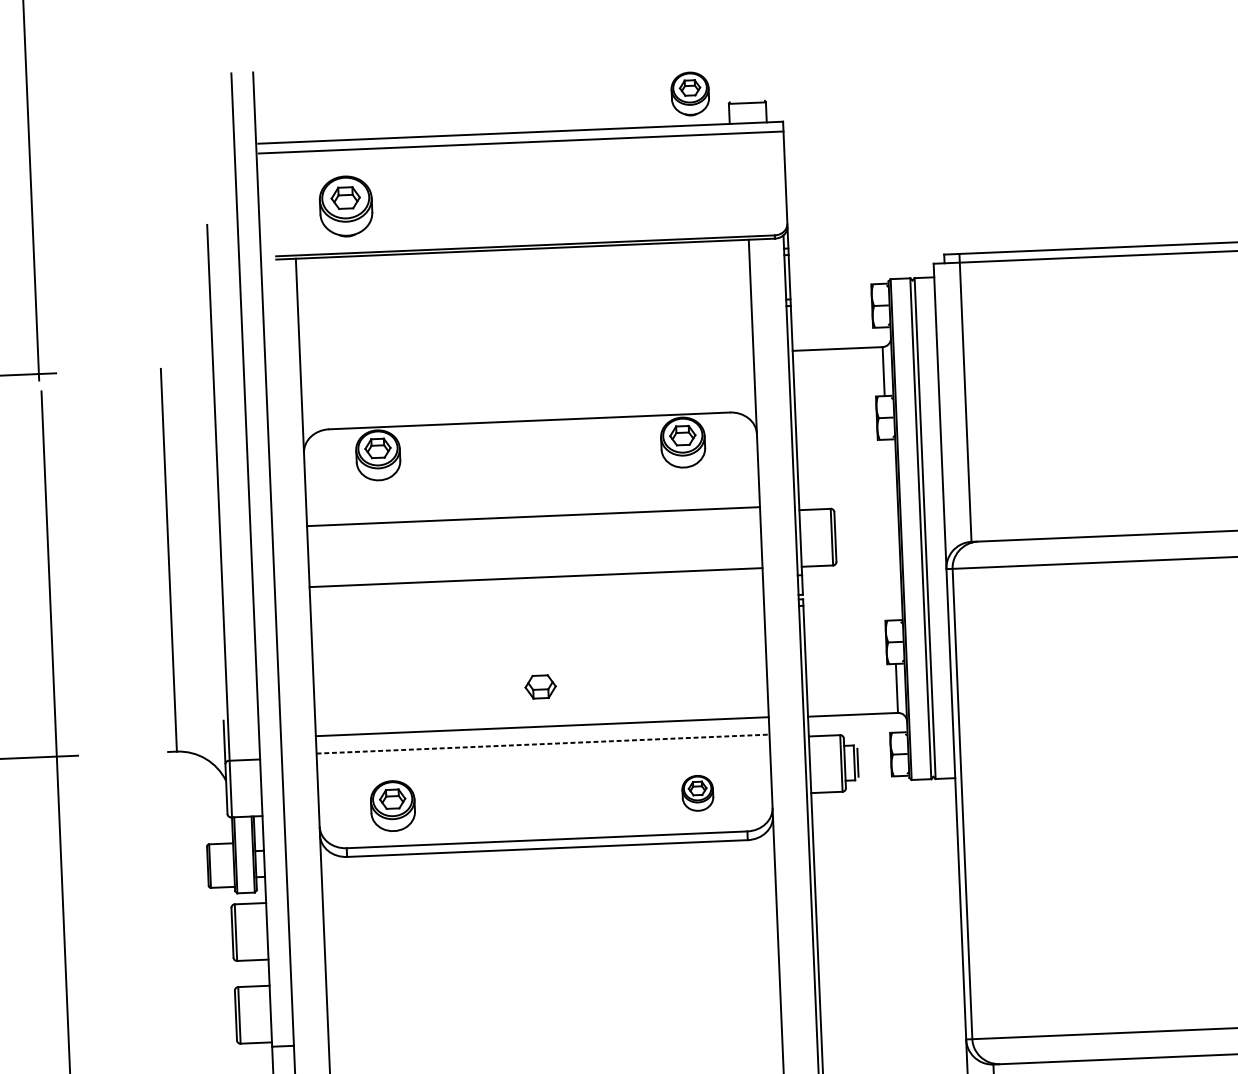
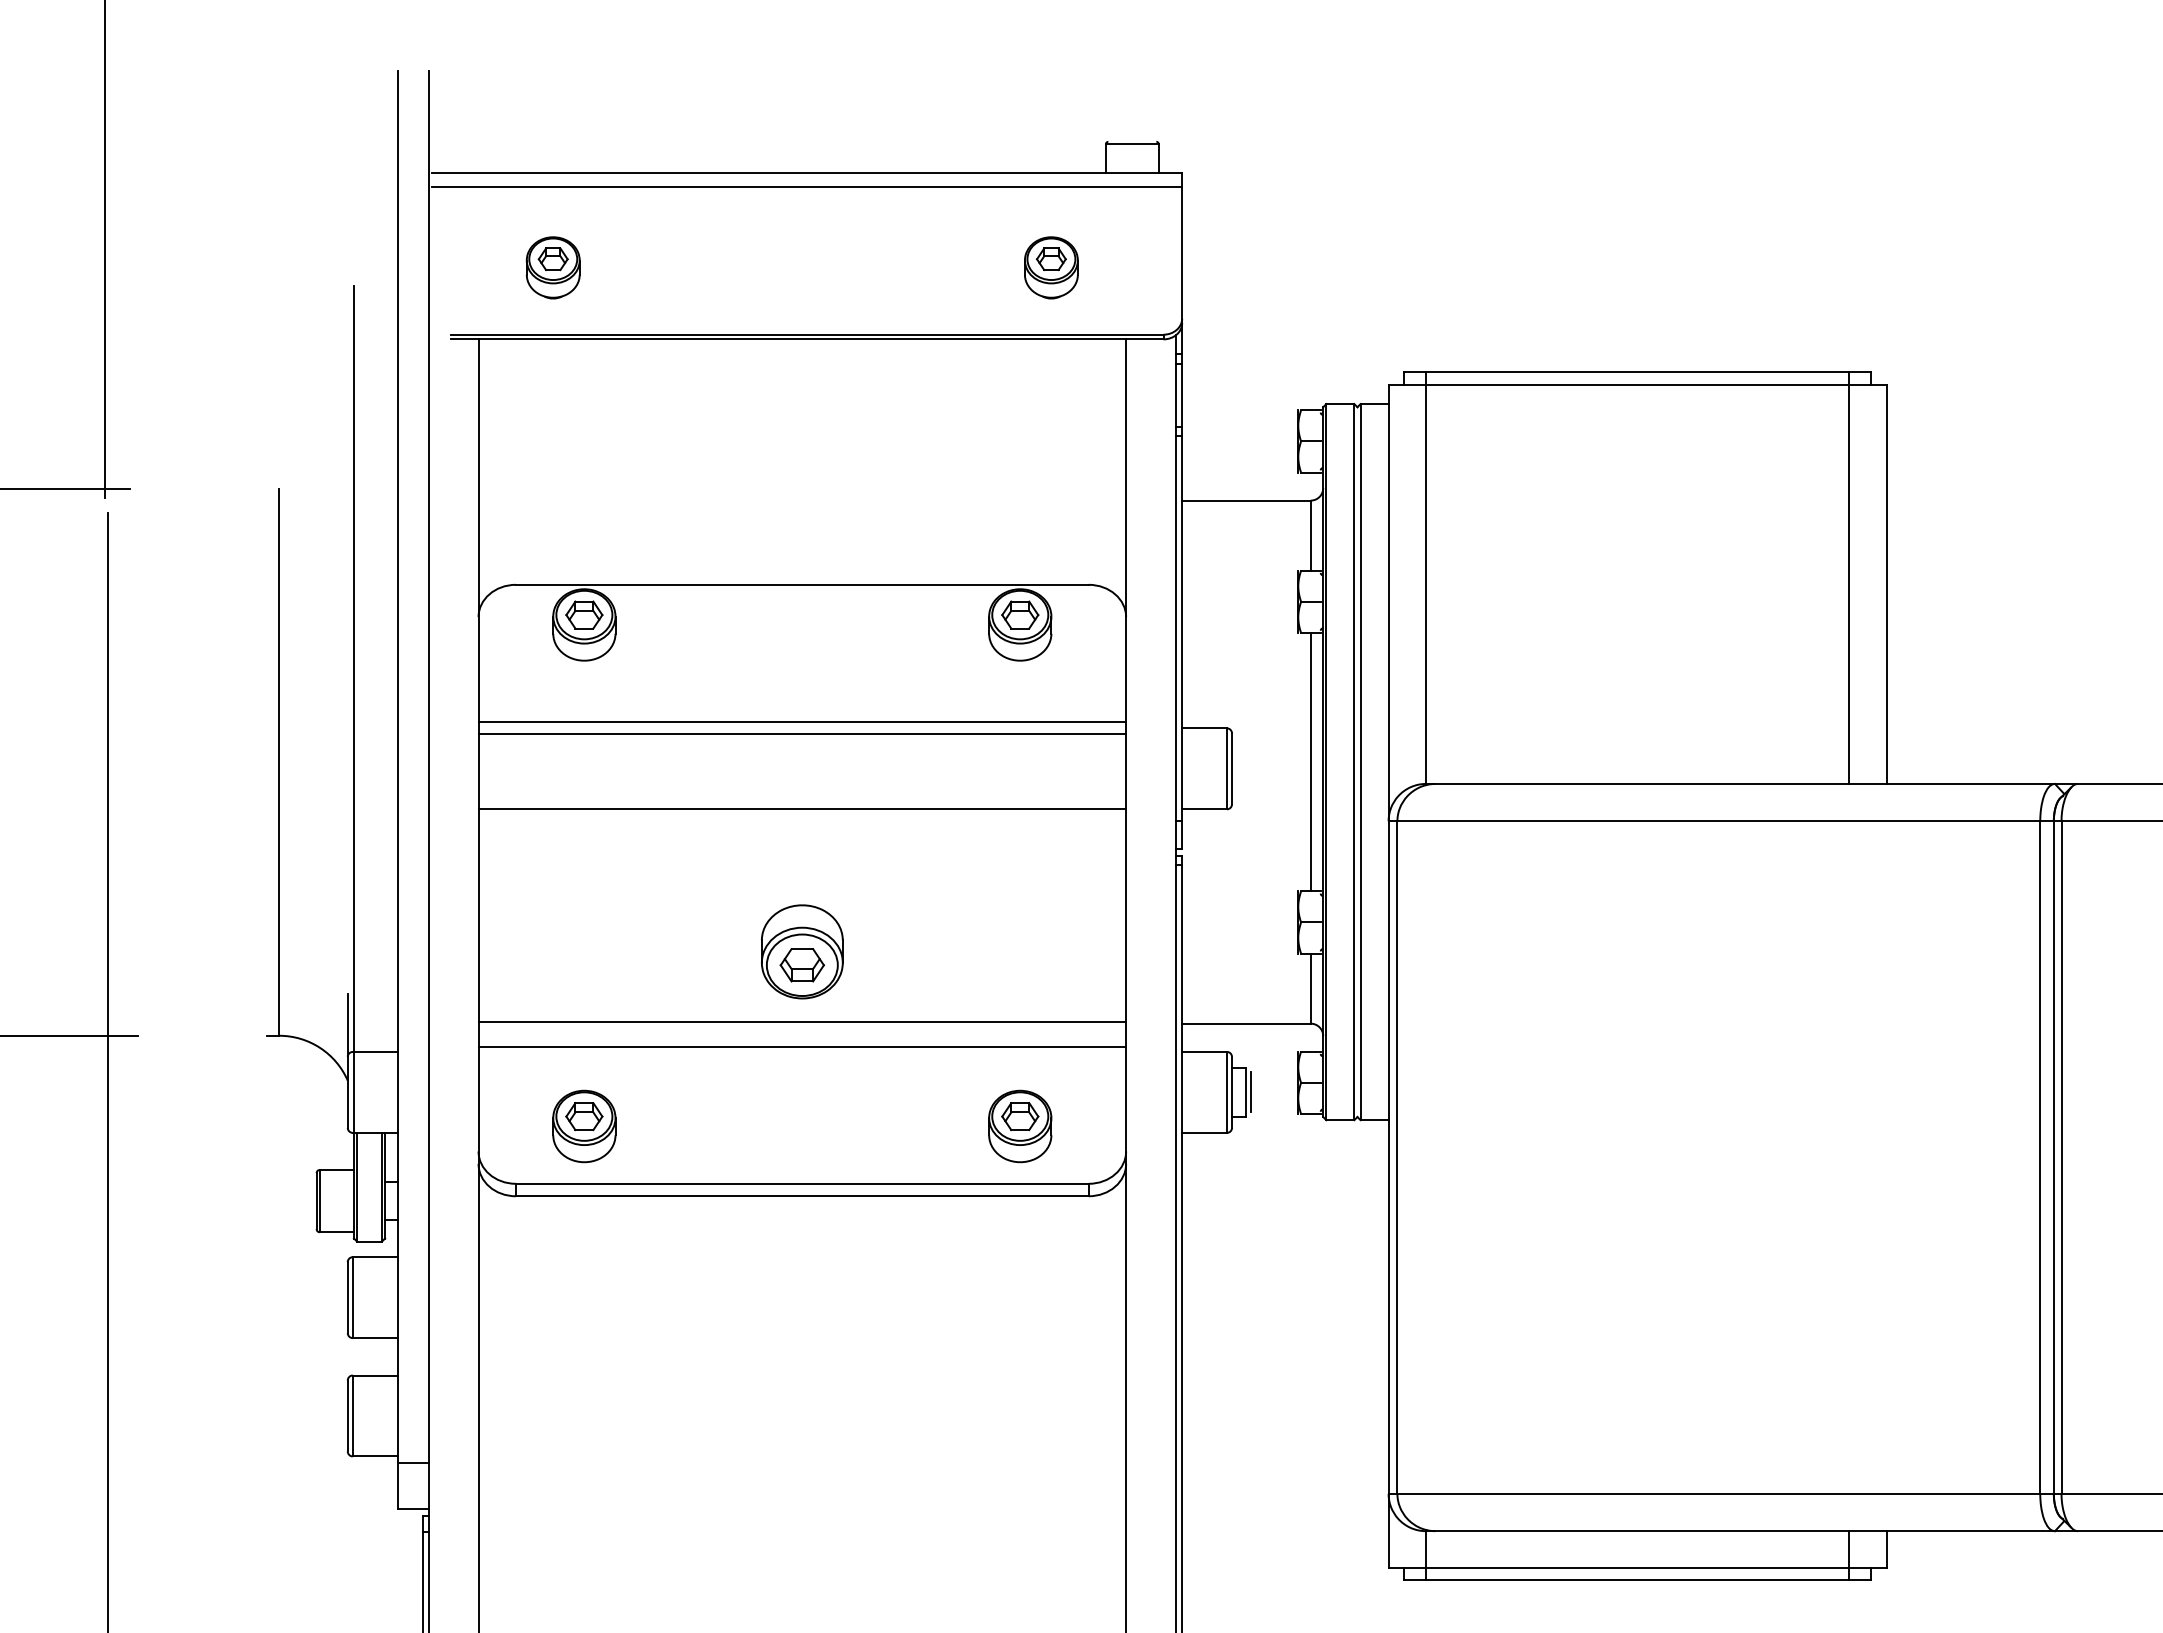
part: (690, 93) -> (1051, 267), moved
part: (345, 206) -> (552, 267), size x0.71
line: (534, 525) -> (802, 734), added
line: (890, 529) -> (1310, 761), added
part: (540, 677) -> (802, 951), added
line: (543, 743) -> (802, 1046), dashed -> solid
part: (697, 793) -> (1020, 1126), size x1.43

